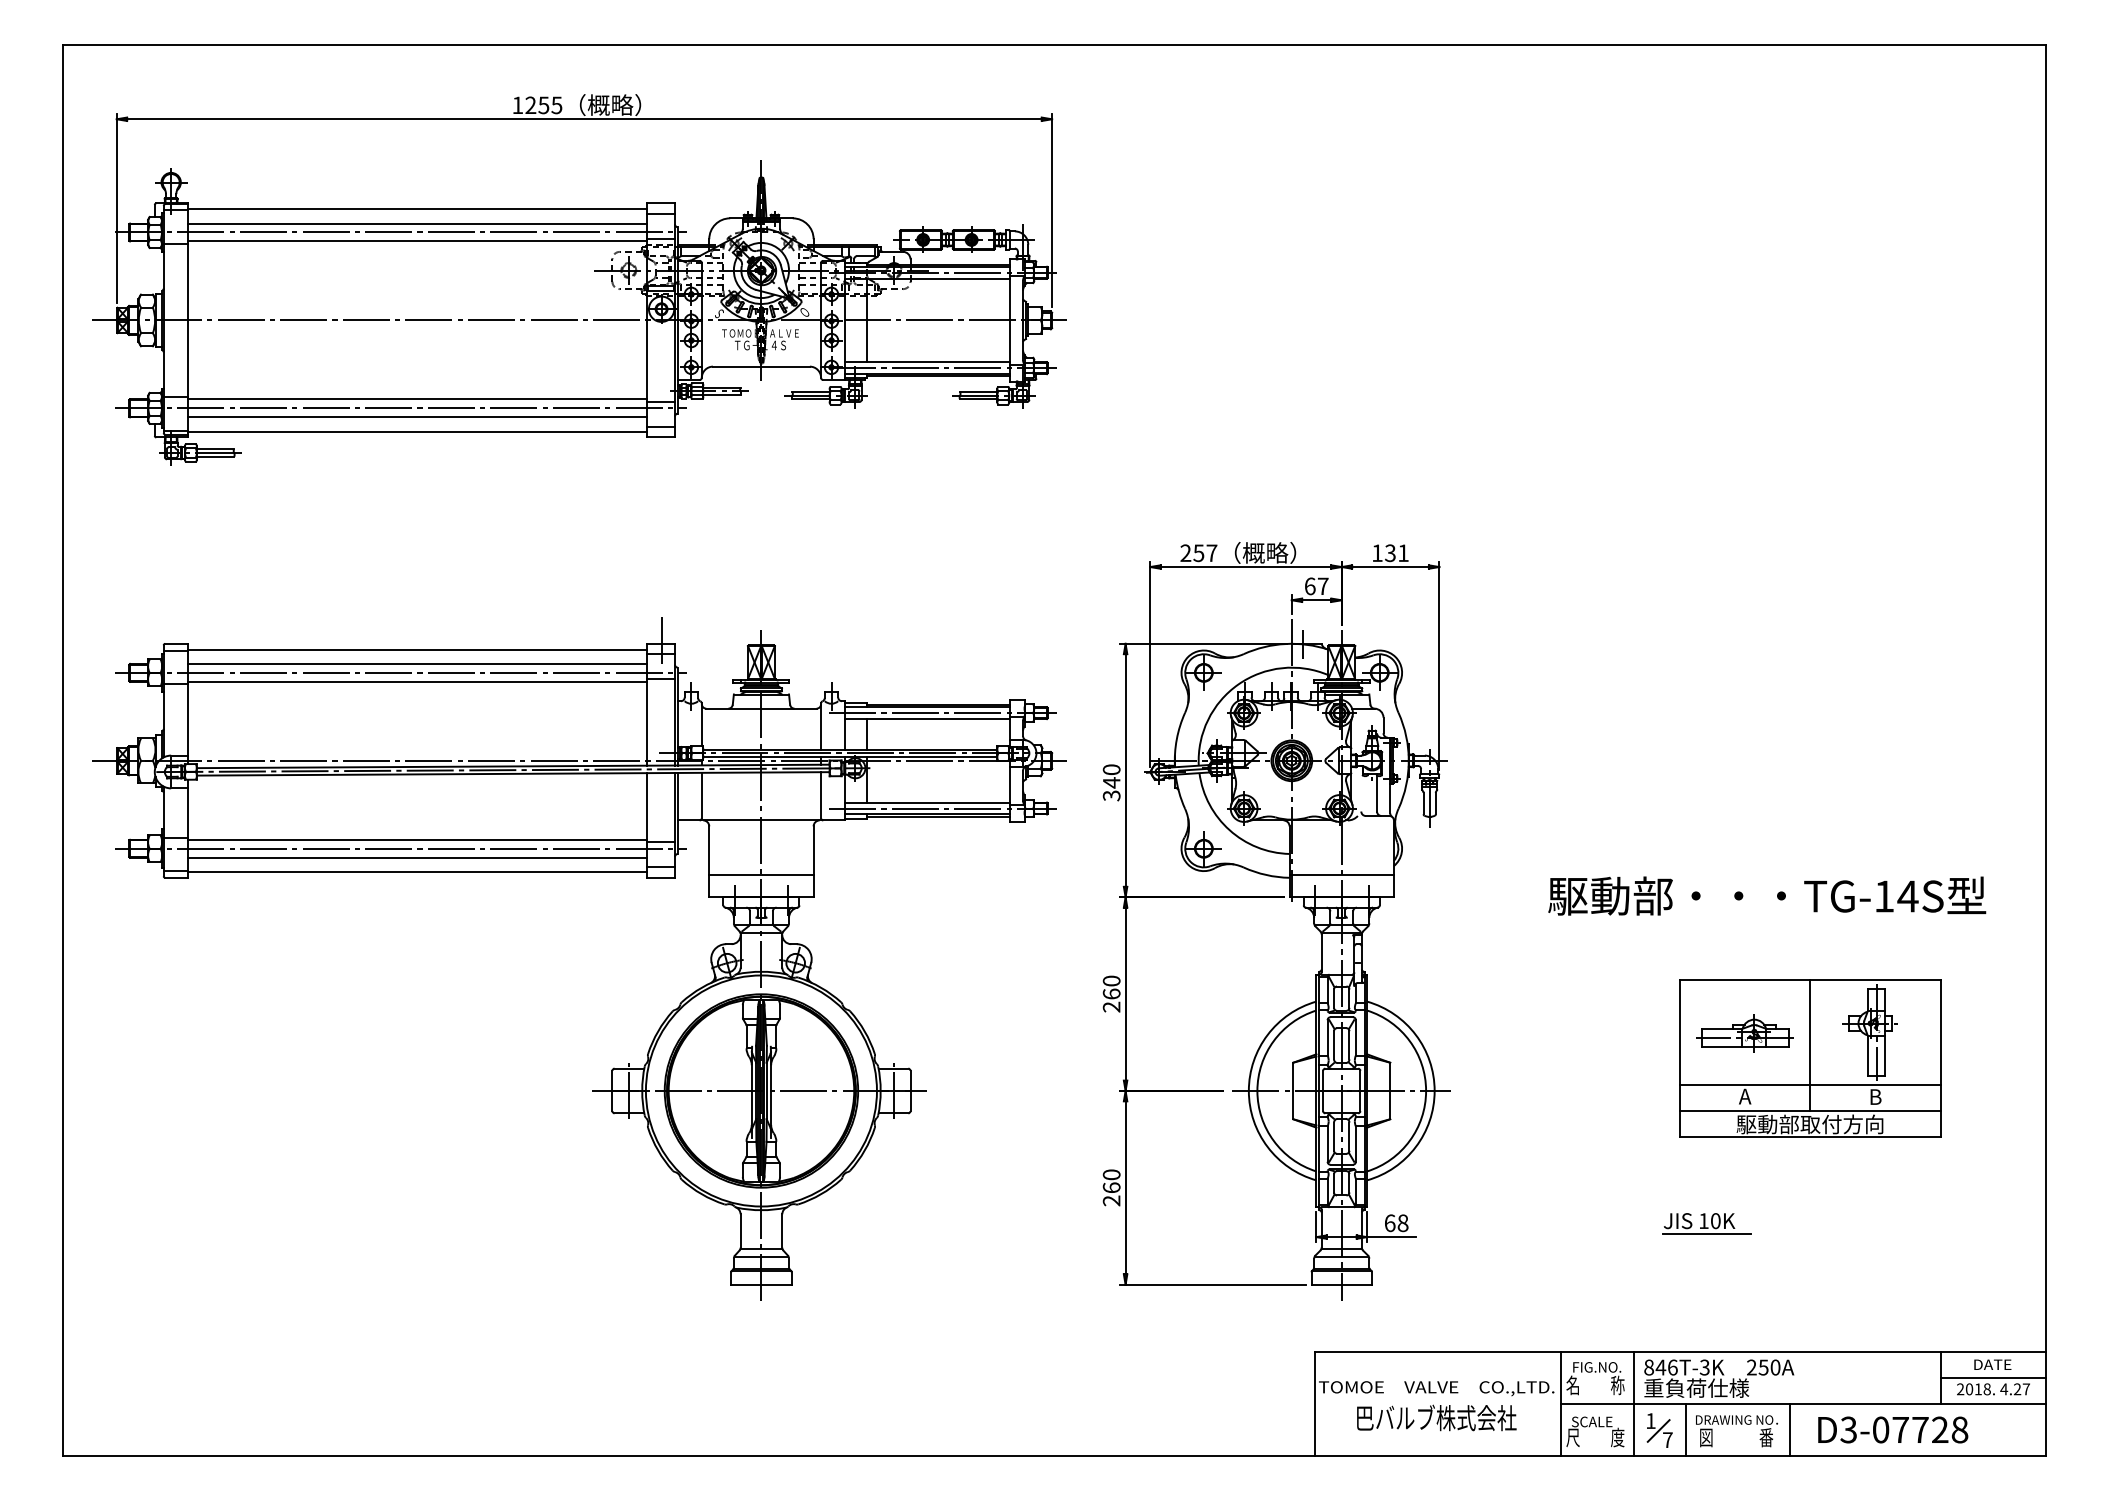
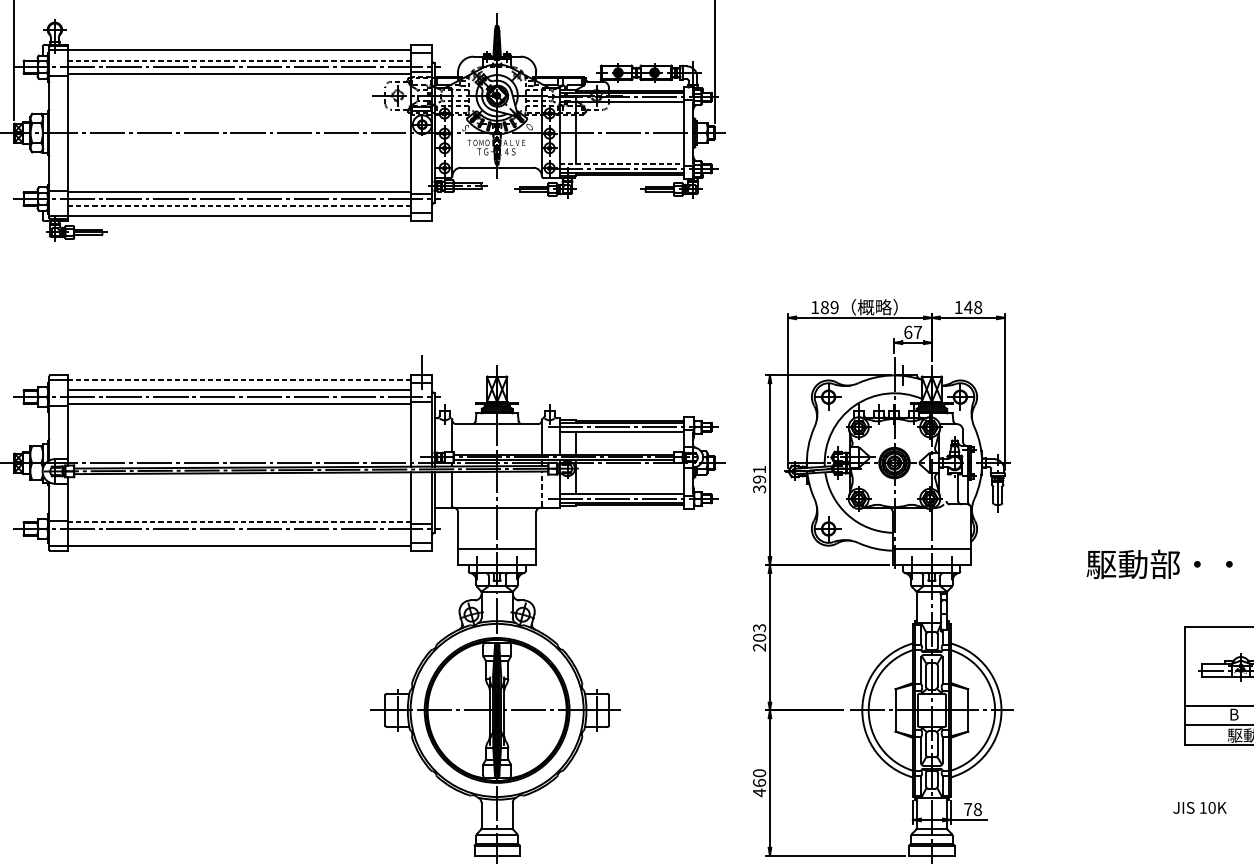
line: (418, 223) -> (240, 60), solid -> dashed
line: (927, 362) -> (621, 164), solid -> dashed
line: (418, 417) -> (240, 205), solid -> dashed
text: (1198, 553) -> (824, 307), 257 -> 189
text: (1396, 553) -> (972, 307), 131 -> 148
line: (418, 649) -> (240, 379), solid -> dashed
text: (1111, 776) -> (759, 474), 340 -> 391
line: (821, 794) -> (542, 488), solid -> dashed
line: (418, 839) -> (240, 522), solid -> dashed
line: (417, 857) -> (239, 535), removed
text: (1111, 987) -> (759, 632), 260 -> 203
text: (1745, 1096) -> (1234, 714), A -> B
text: (1111, 1200) -> (759, 792), 260 -> 460
text: (1389, 1223) -> (967, 809), 68 -> 78
line: (1706, 1233) -> (1205, 817), removed

